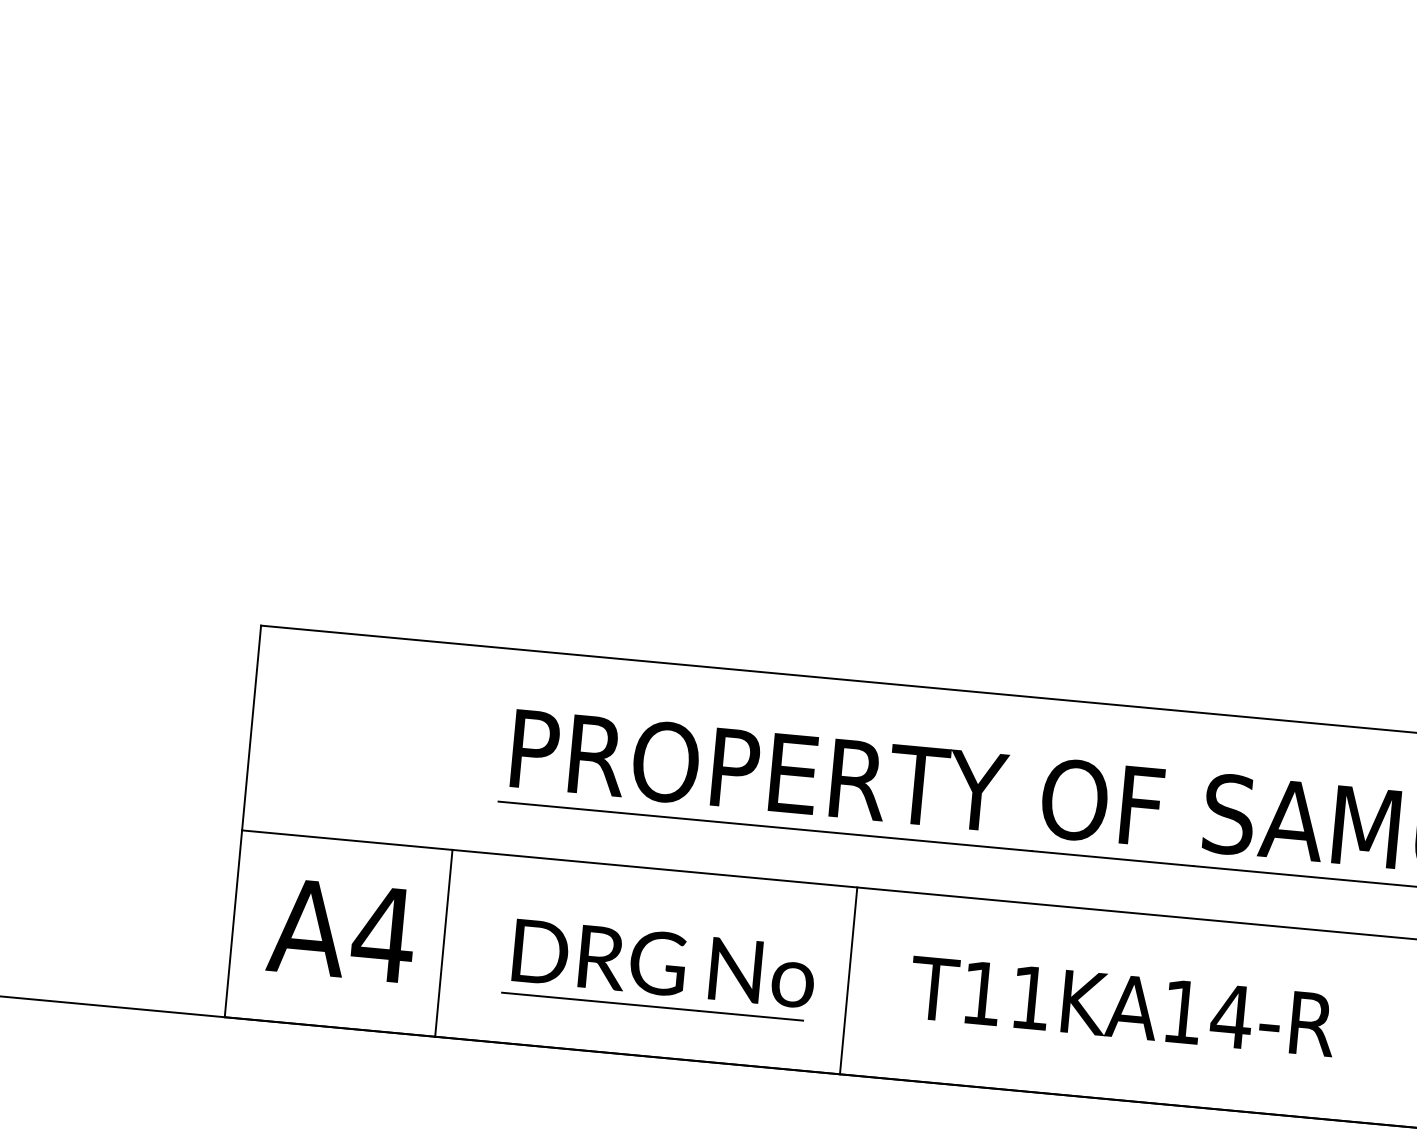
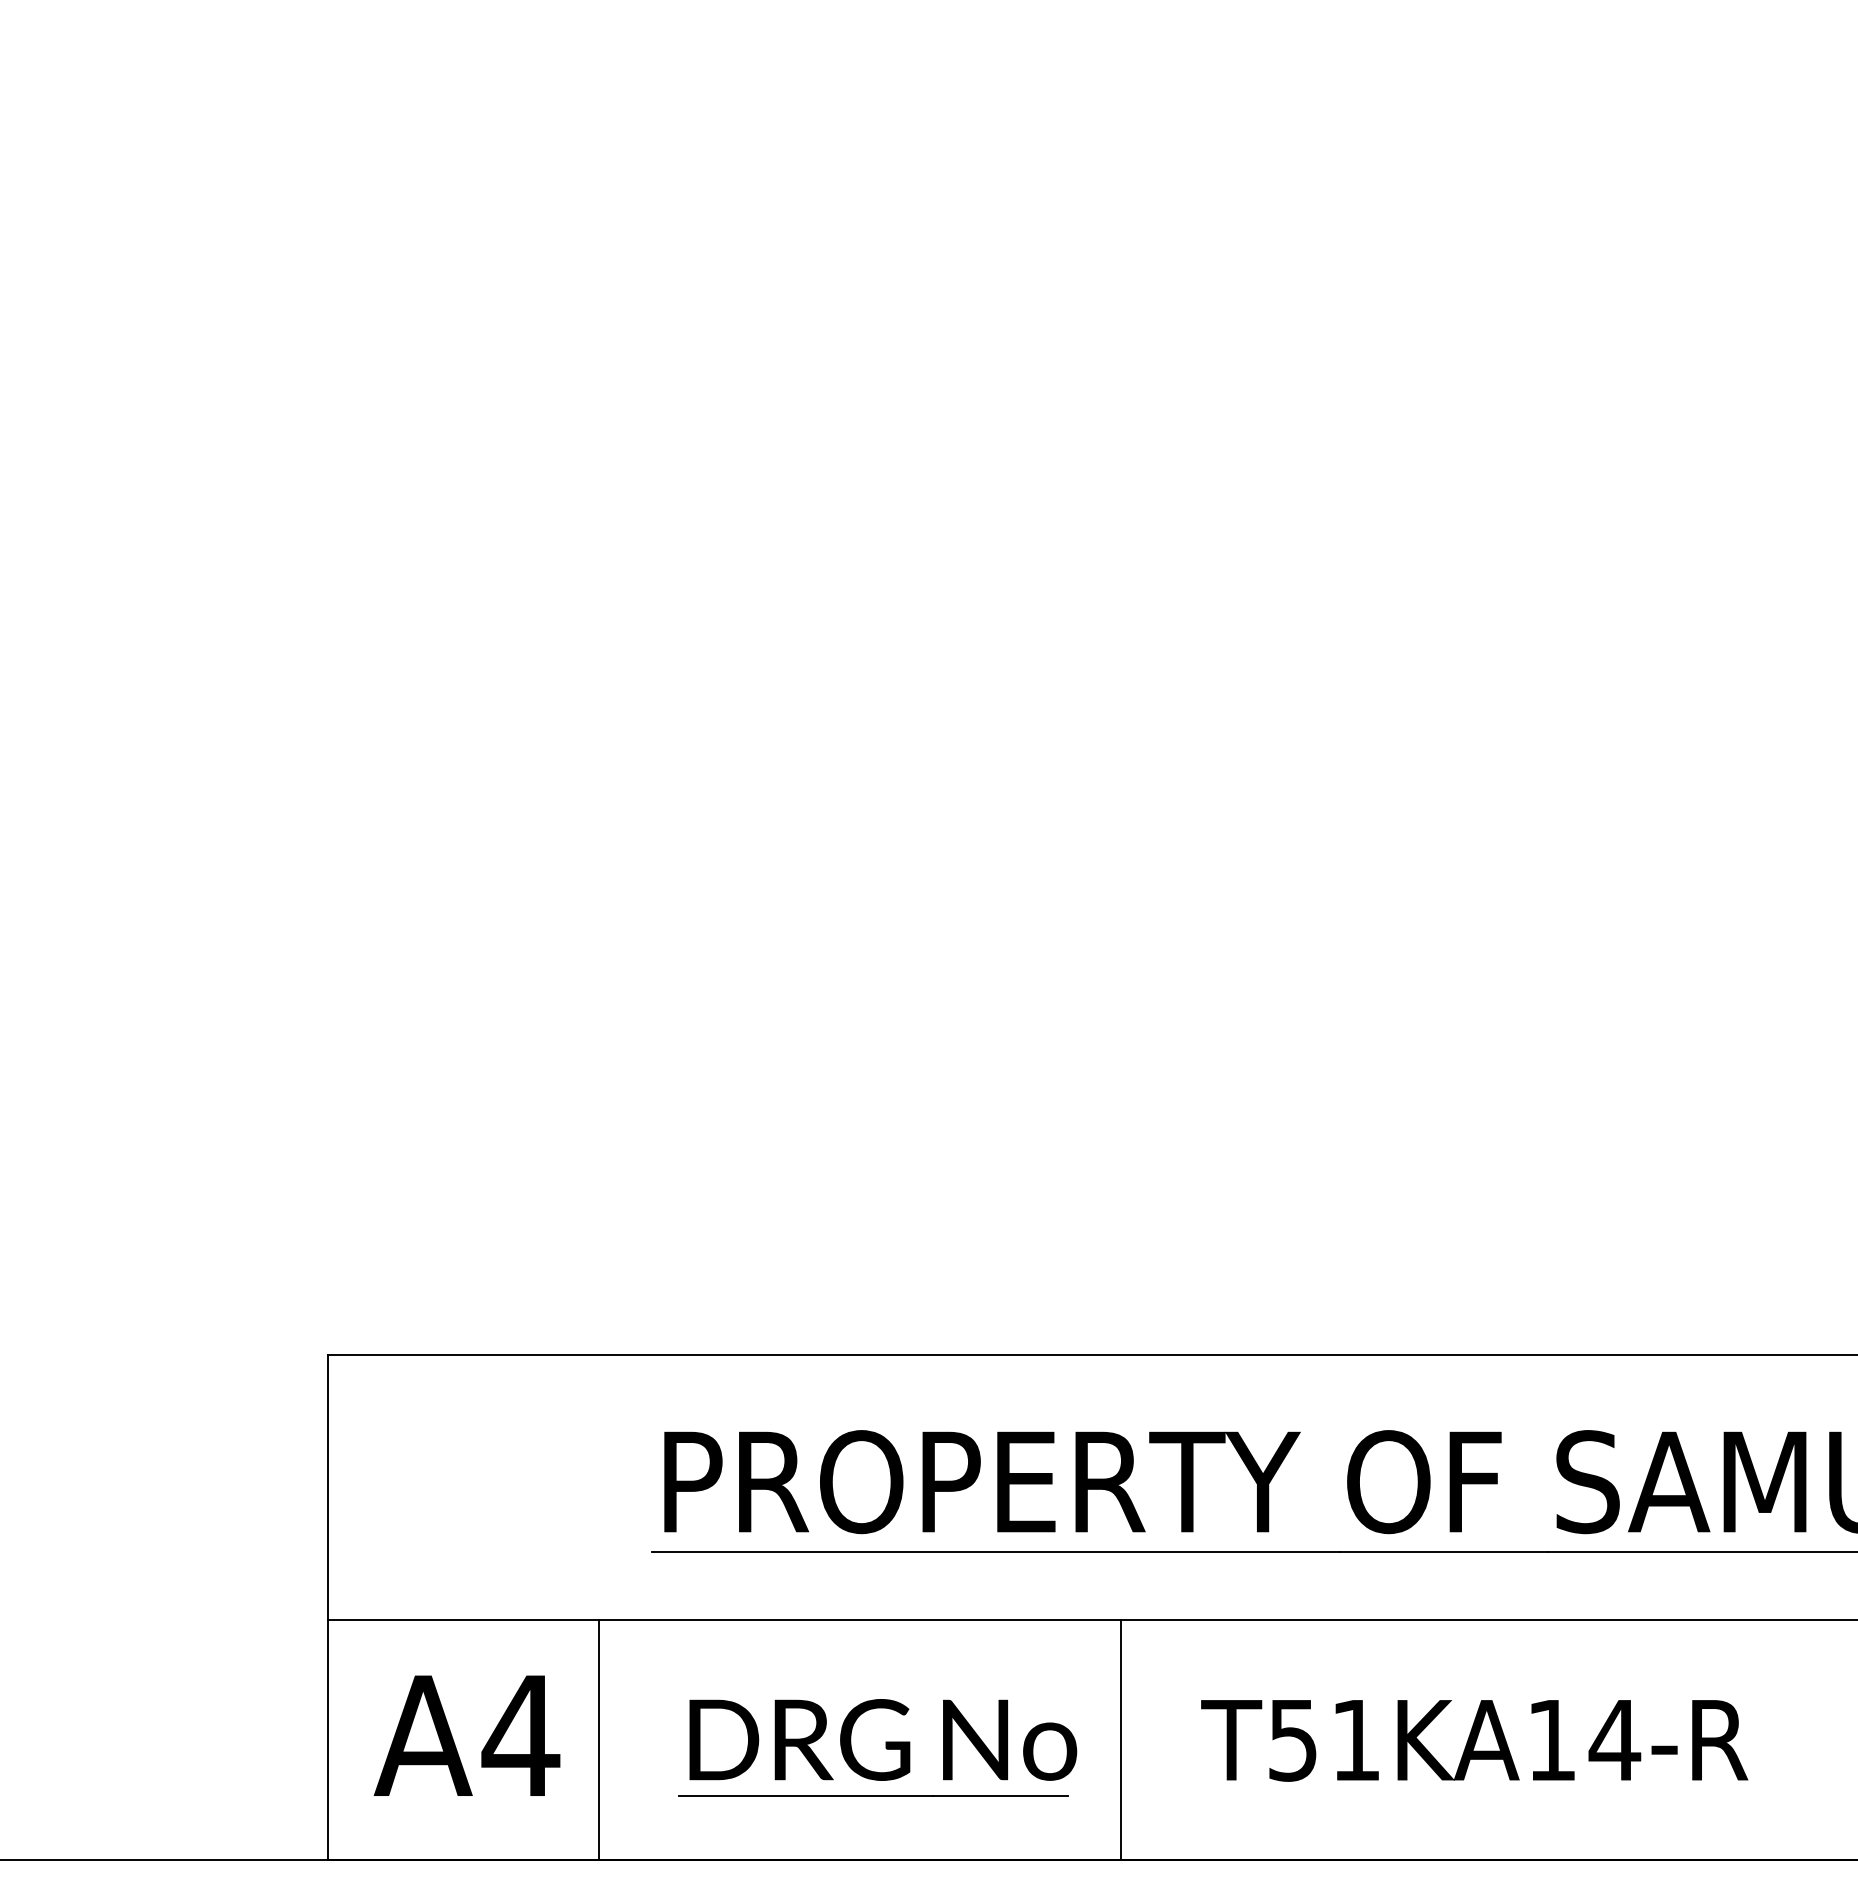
text: (981, 993) -> (1292, 1740), T11KA14-R -> T51KA14-R

